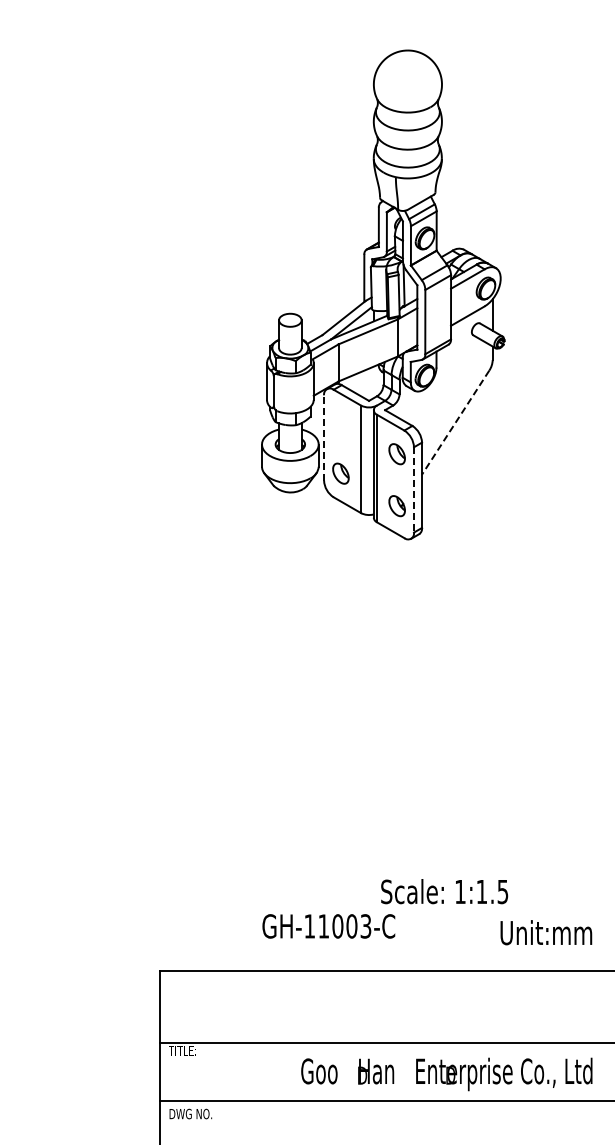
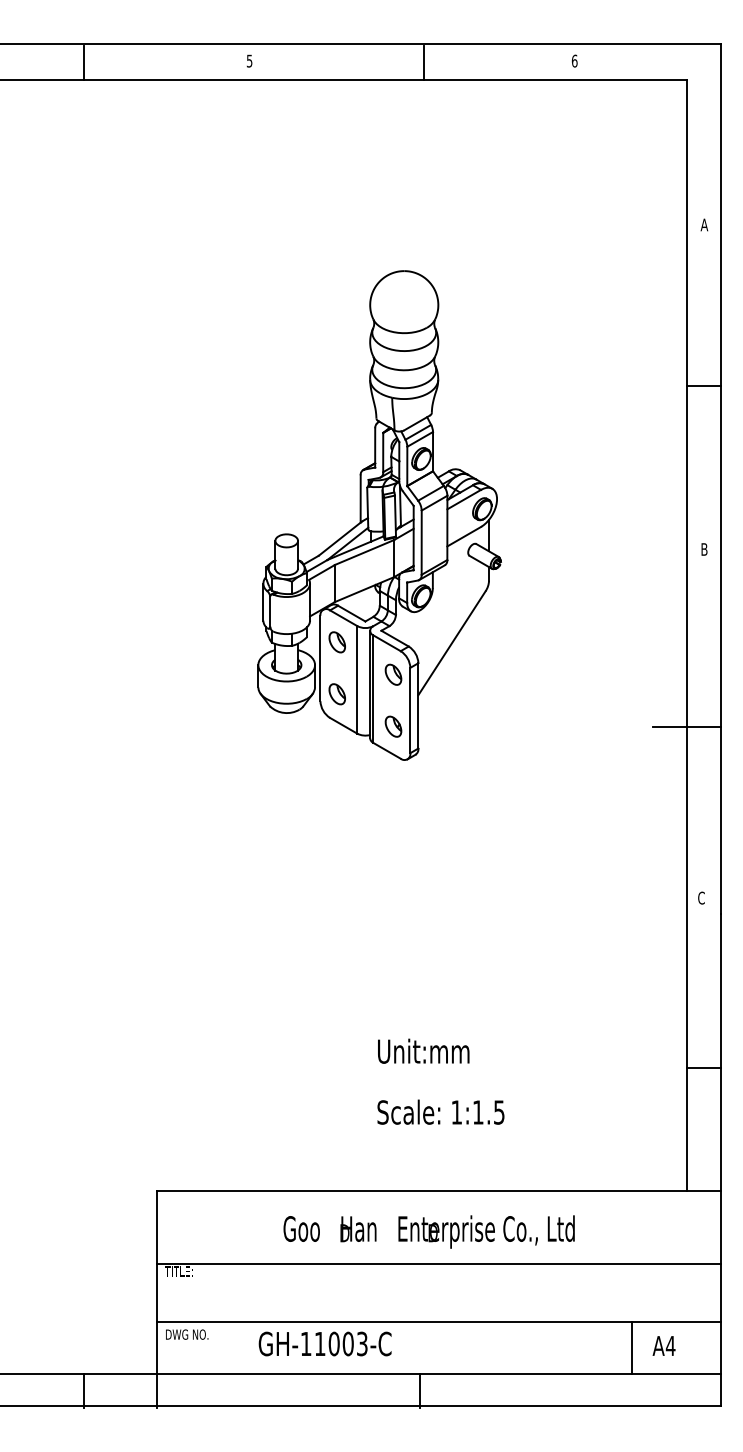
part: (340, 421) -> (336, 642), added
line: (456, 422) -> (452, 643), dashed -> solid
line: (324, 437) -> (320, 658), dashed -> solid
line: (414, 489) -> (410, 710), dashed -> solid
text: (328, 925) -> (324, 1343), moved
text: (546, 931) -> (423, 1050), moved
text: (446, 1073) -> (428, 1231), moved

